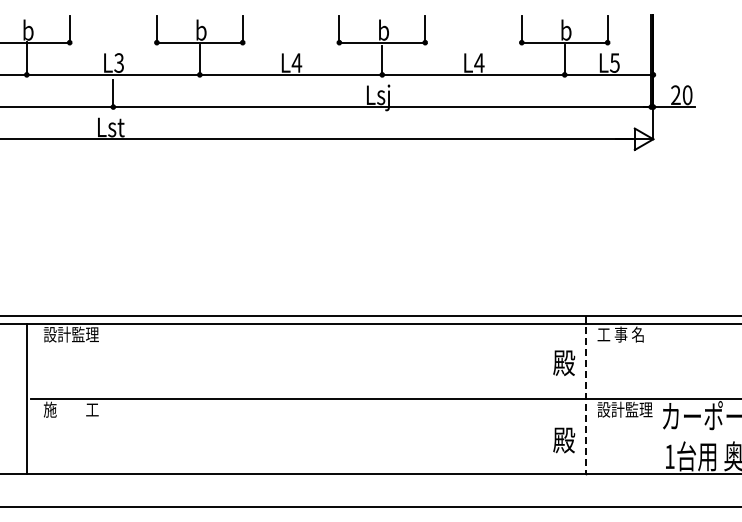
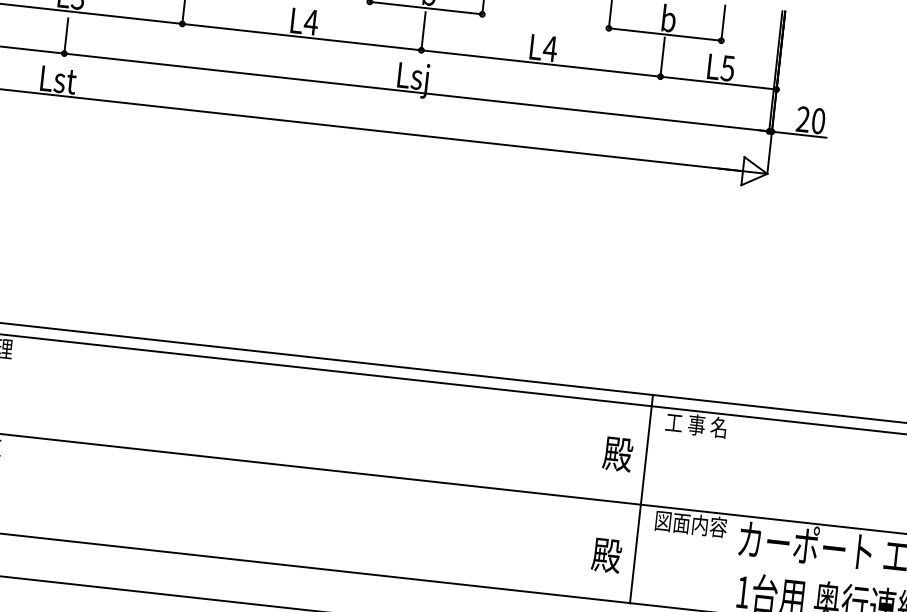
line: (585, 395) -> (641, 499), dashed -> solid
text: (624, 409) -> (690, 523), 設計監理 -> 図面内容

